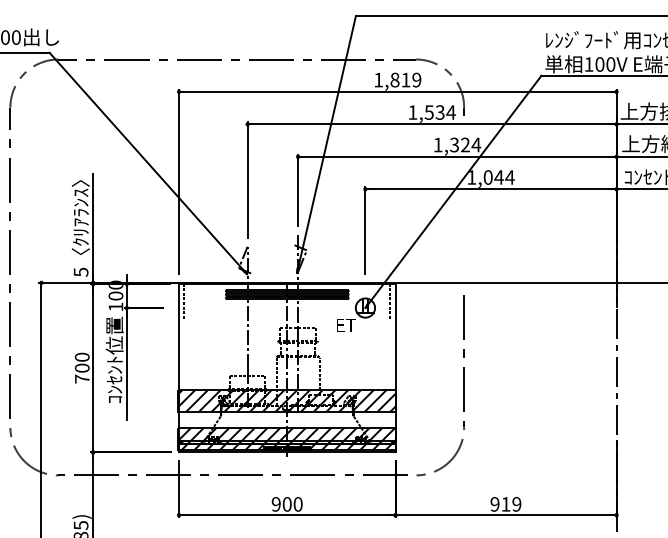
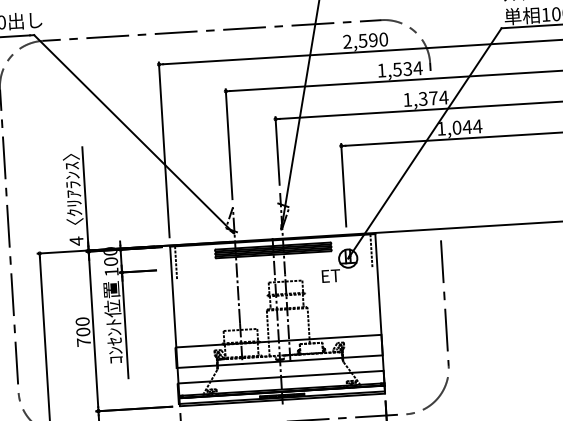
text: (397, 79) -> (365, 40), 1,819 -> 2,590
text: (465, 144) -> (433, 97), 1,324 -> 1,374
text: (80, 272) -> (76, 241), 5 -> 4
hatch: (286, 400) -> (278, 350), removed
hatch: (286, 438) -> (280, 386), removed

